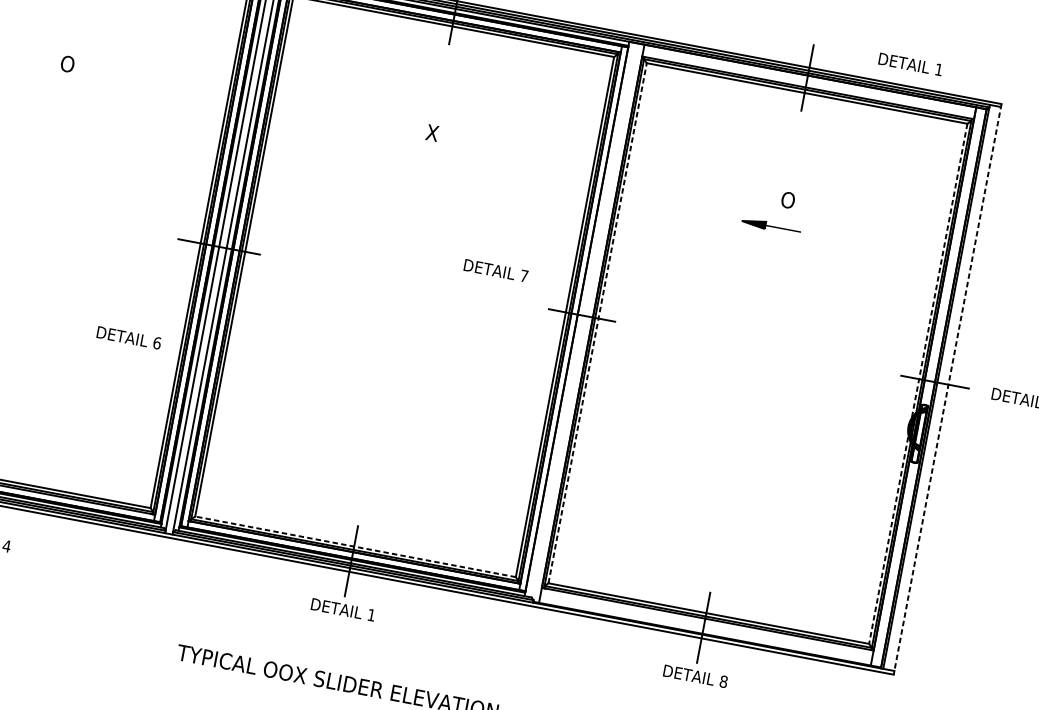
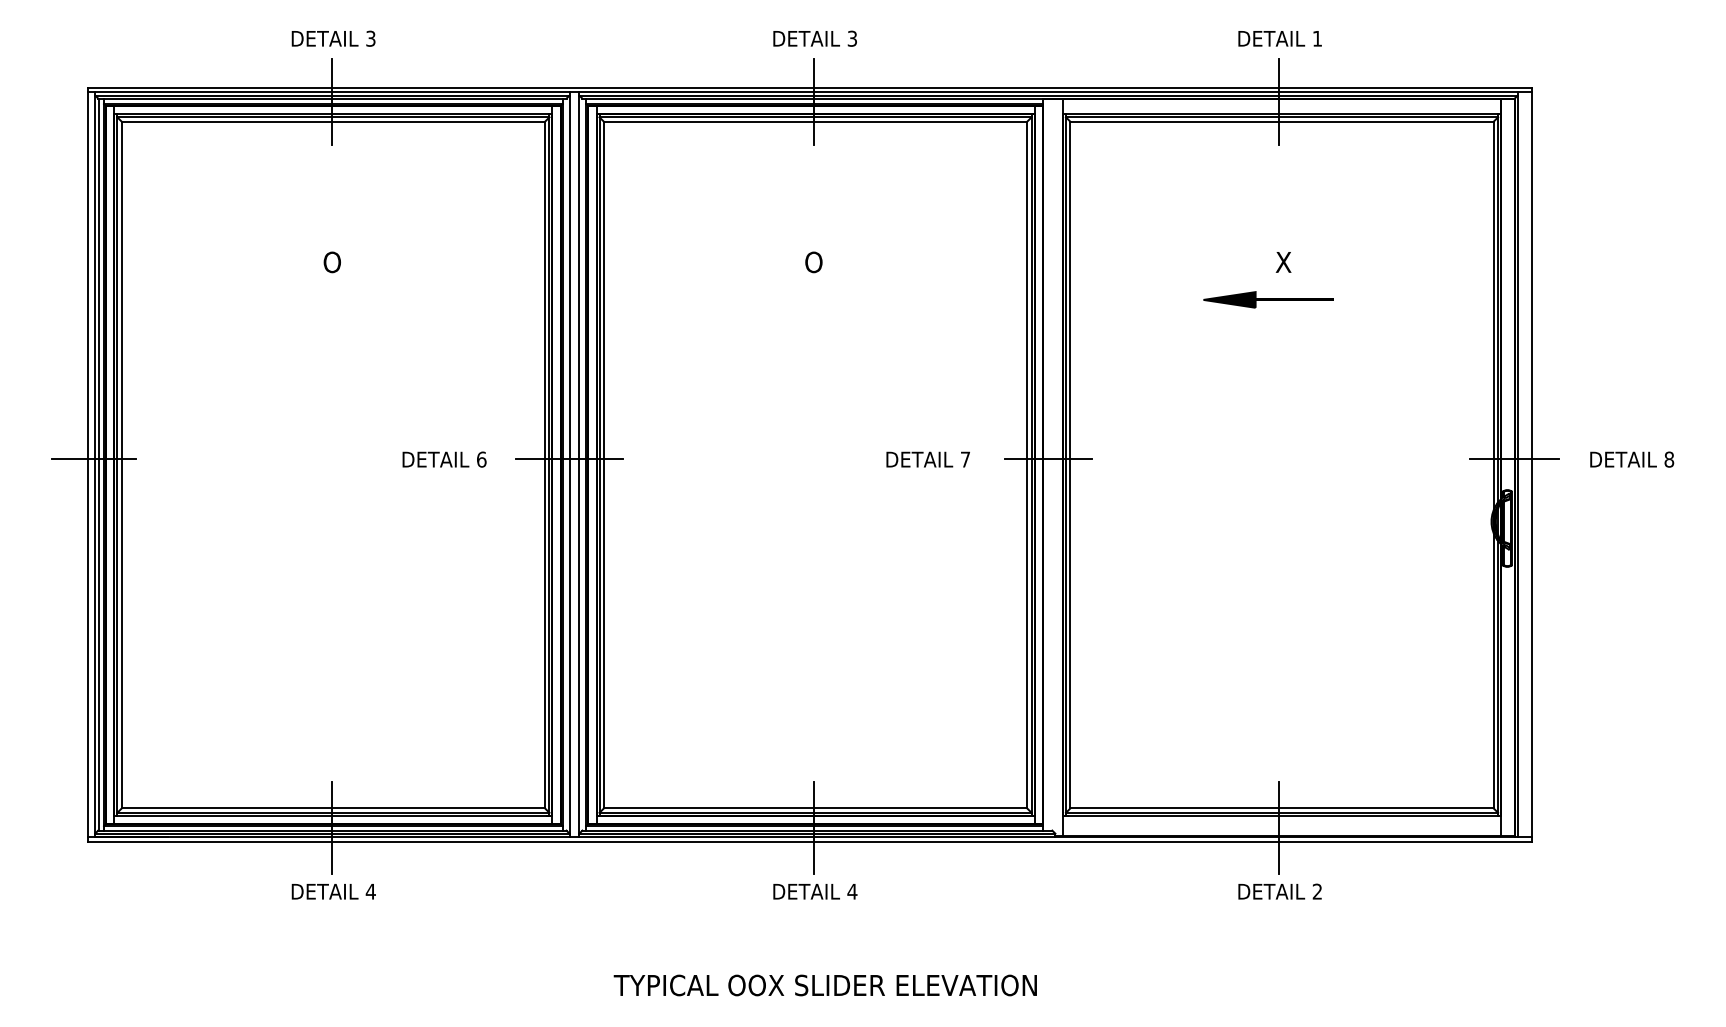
text: (910, 64) -> (1279, 38), moved
text: (432, 133) -> (813, 262), X -> O
text: (788, 200) -> (1283, 262), O -> X
part: (771, 226) -> (1268, 299), size x1.67
text: (495, 270) -> (927, 459), moved
line: (597, 322) -> (1070, 464), dashed -> solid
text: (129, 337) -> (444, 459), moved
line: (918, 384) -> (1493, 465), dashed -> solid
line: (947, 389) -> (1532, 465), dashed -> solid
line: (355, 546) -> (815, 808), dashed -> solid
text: (371, 615) -> (852, 891), 1 -> 4
text: (723, 681) -> (1317, 891), 8 -> 2

